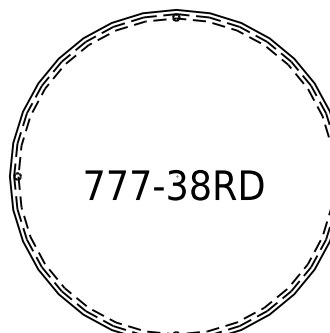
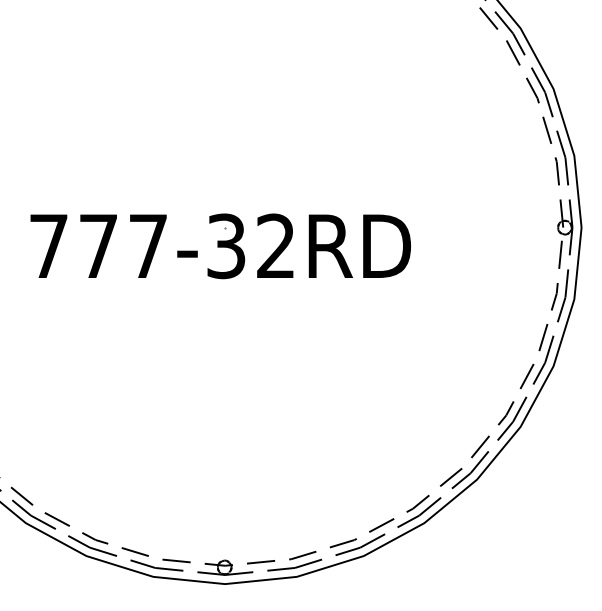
text: (200, 185) -> (276, 246), 777-38RD -> 777-32RD

